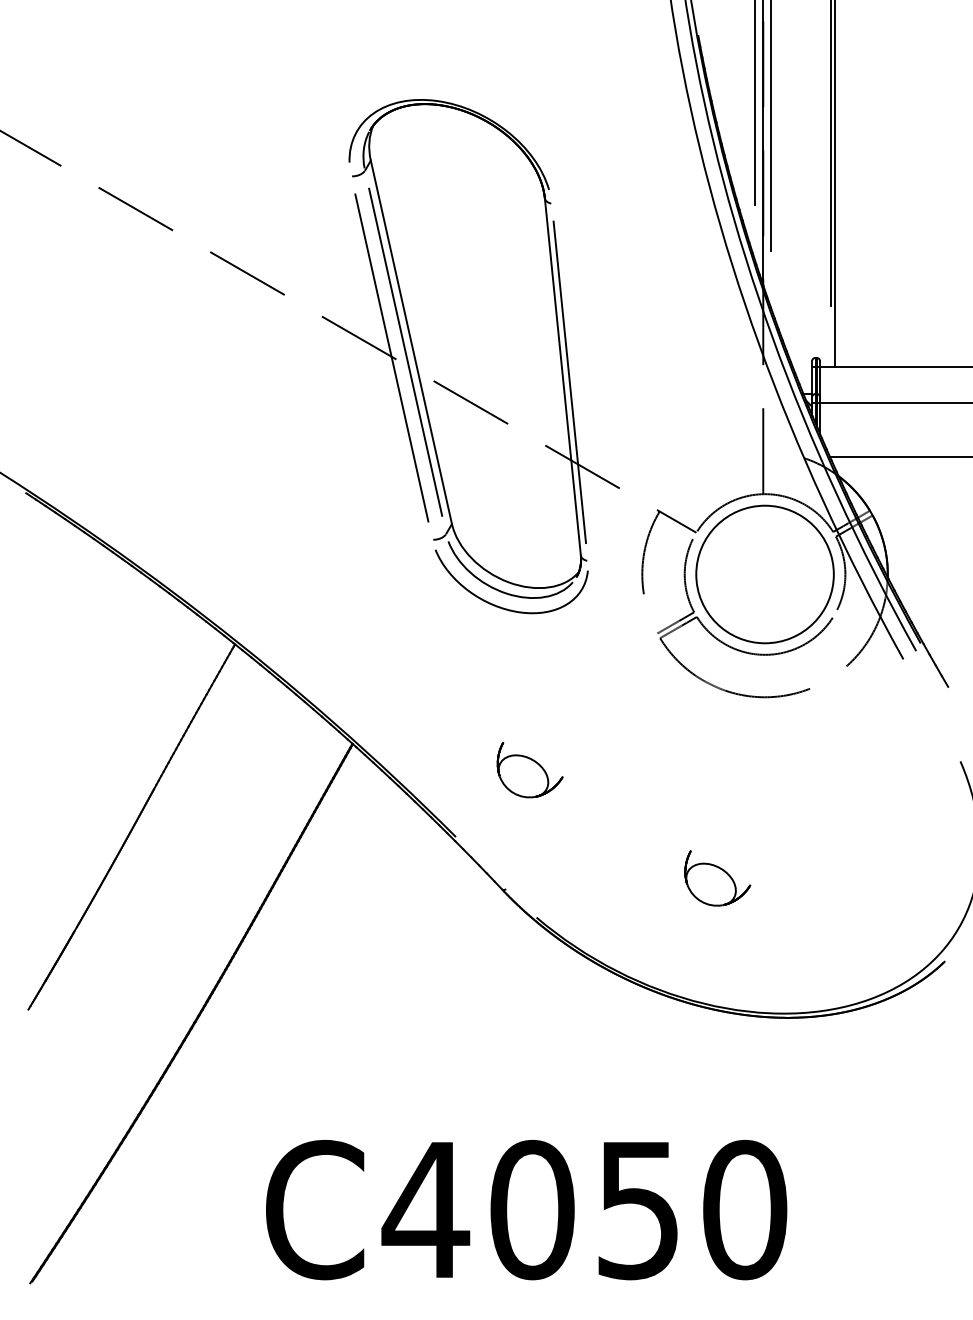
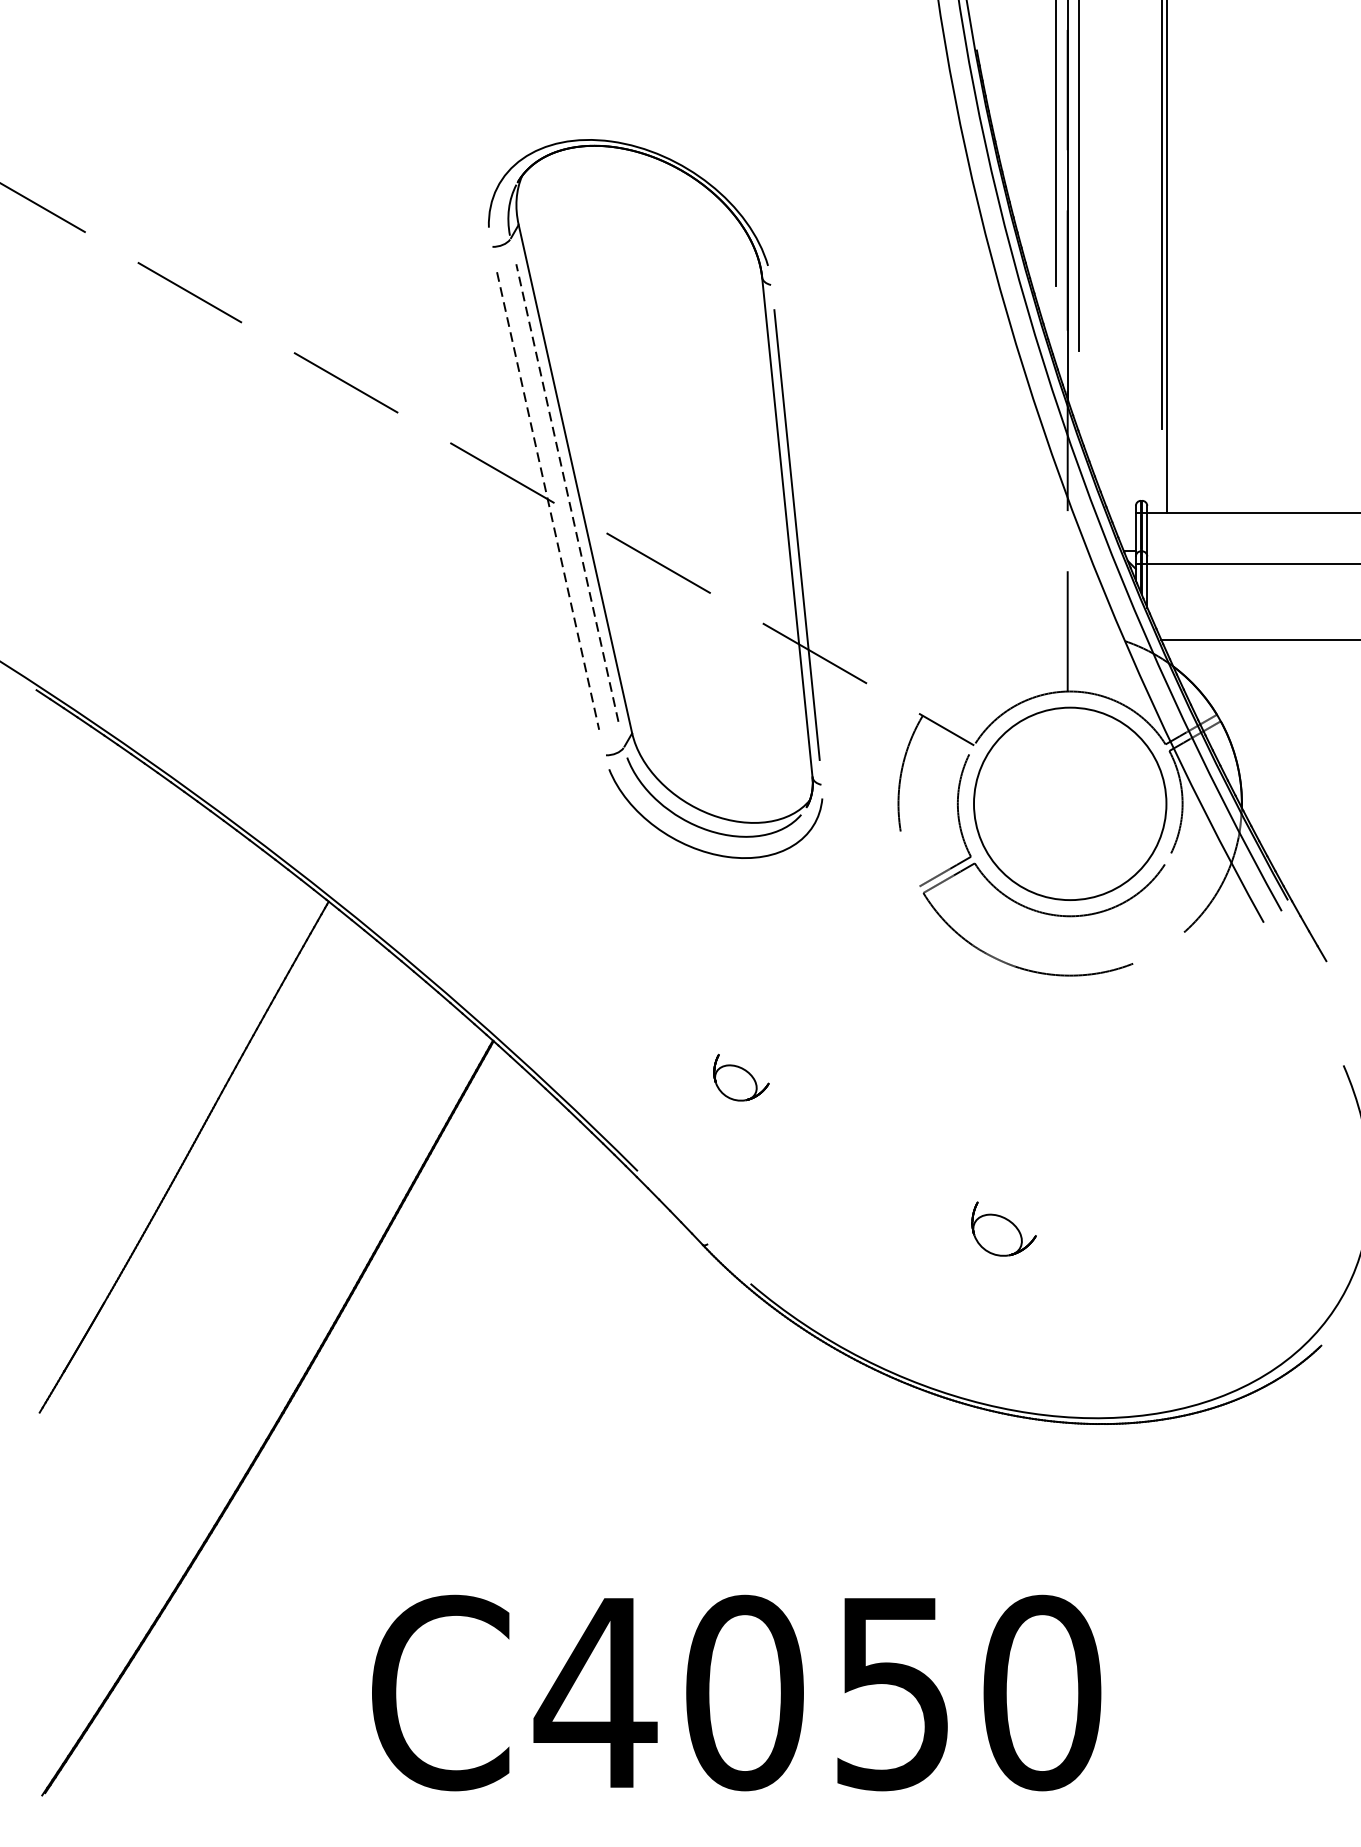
line: (405, 352) -> (567, 493), solid -> dashed
line: (391, 358) -> (547, 501), solid -> dashed
part: (529, 770) -> (740, 1078), size x0.6
part: (717, 878) -> (1003, 1229), size x0.7

